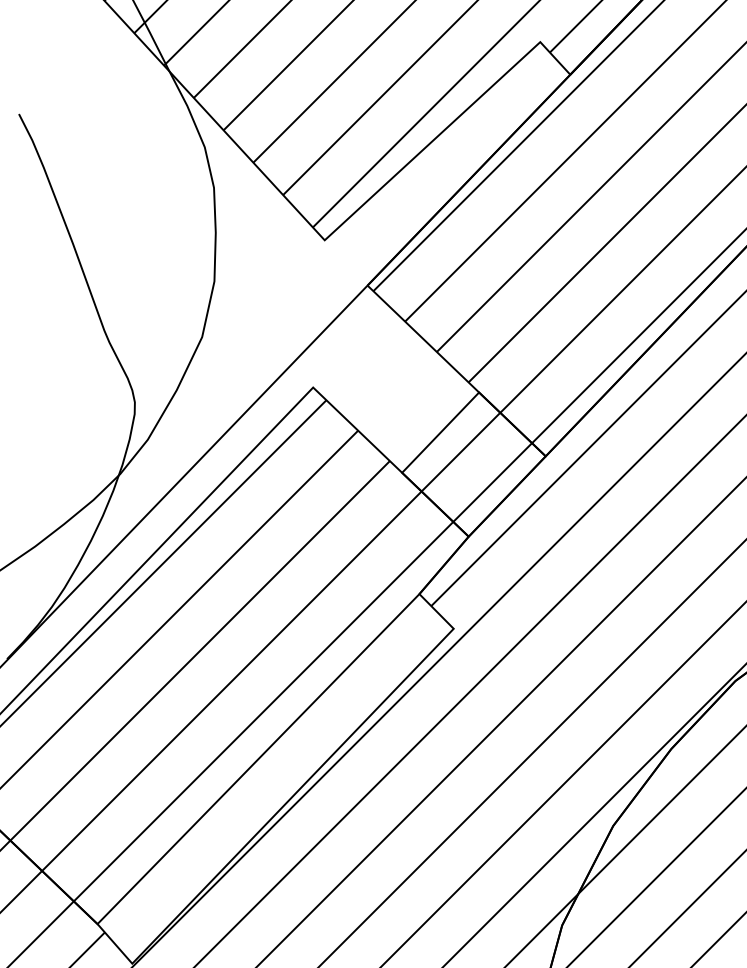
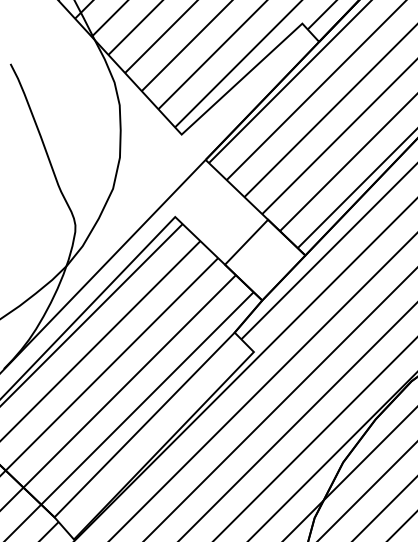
hatch: (476, 467) -> (266, 261), removed

